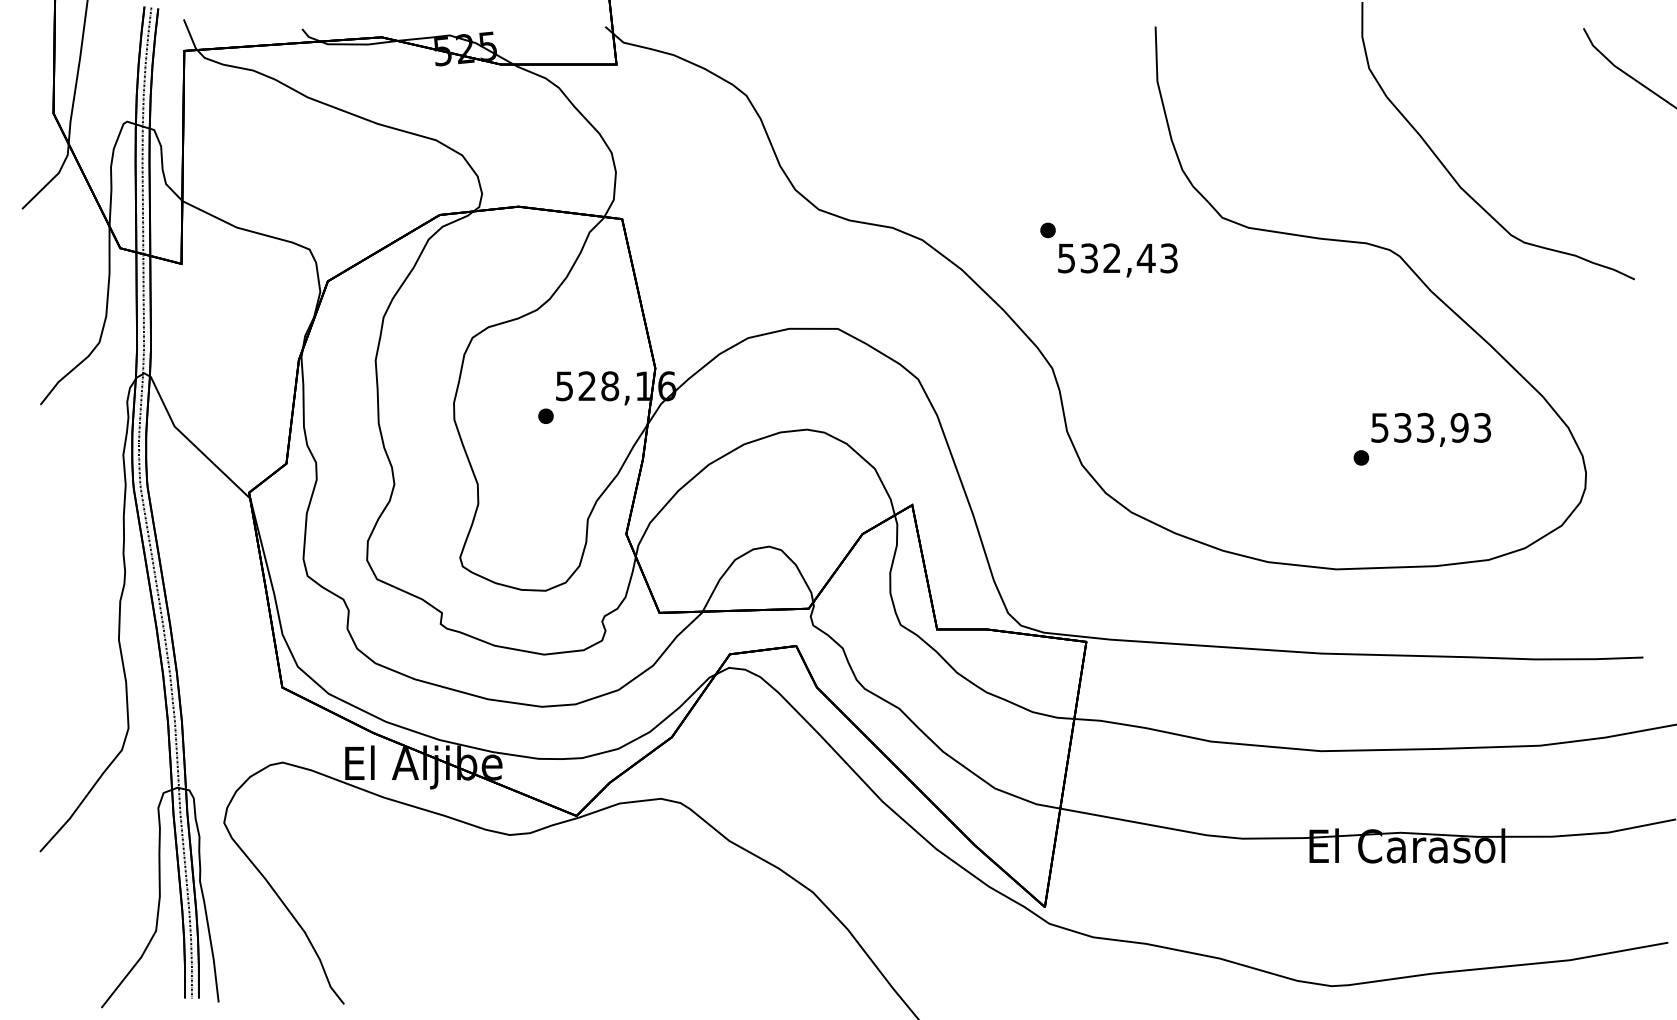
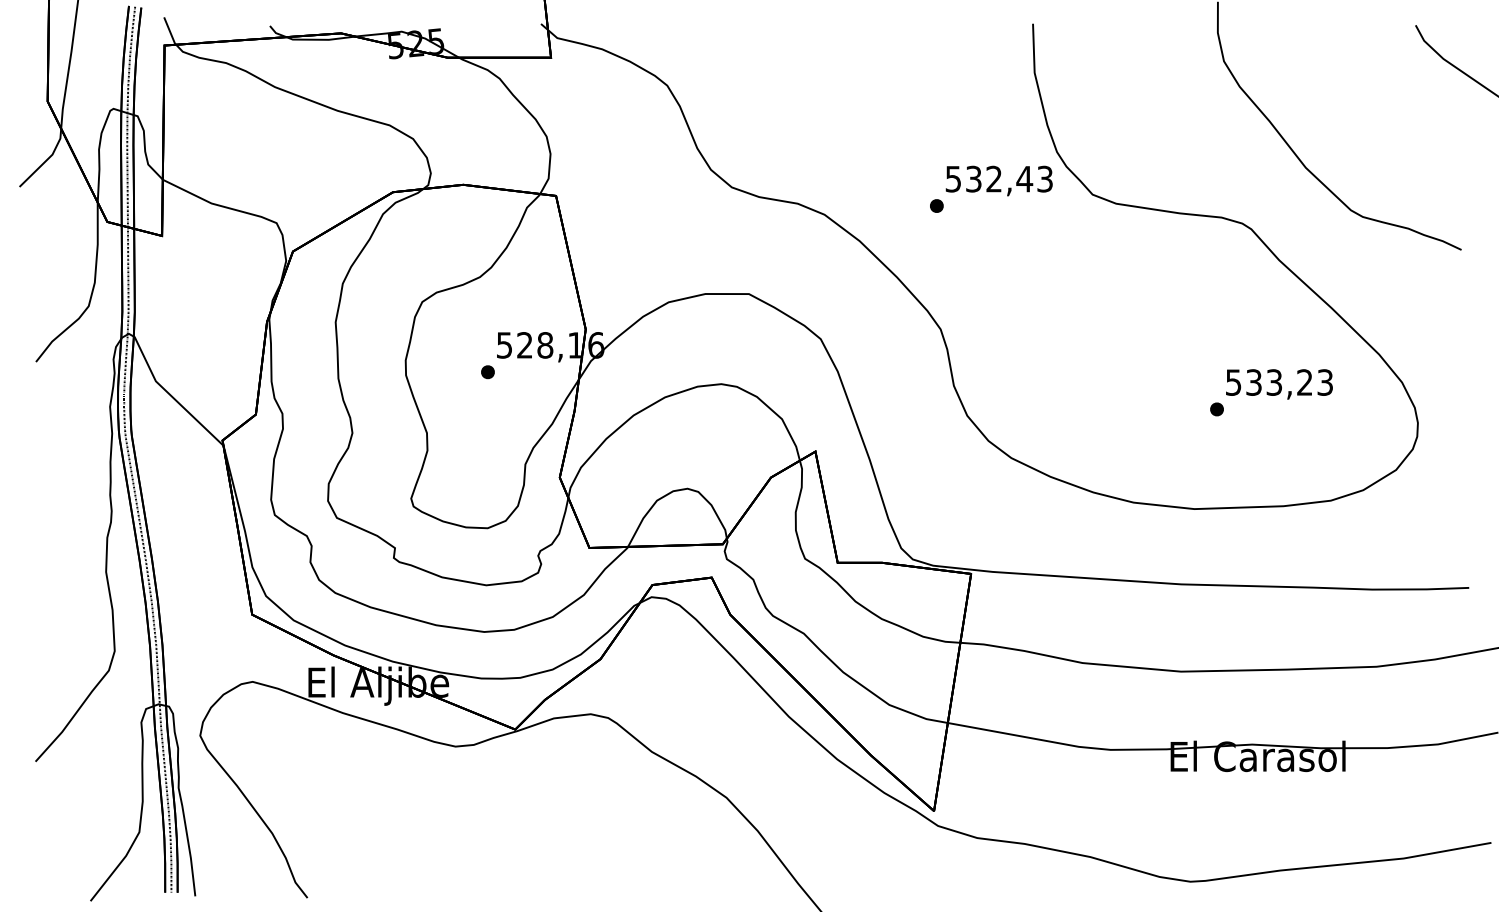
text: (1117, 260) -> (998, 181), moved
text: (1459, 427) -> (1304, 382), 533,93 -> 533,23

